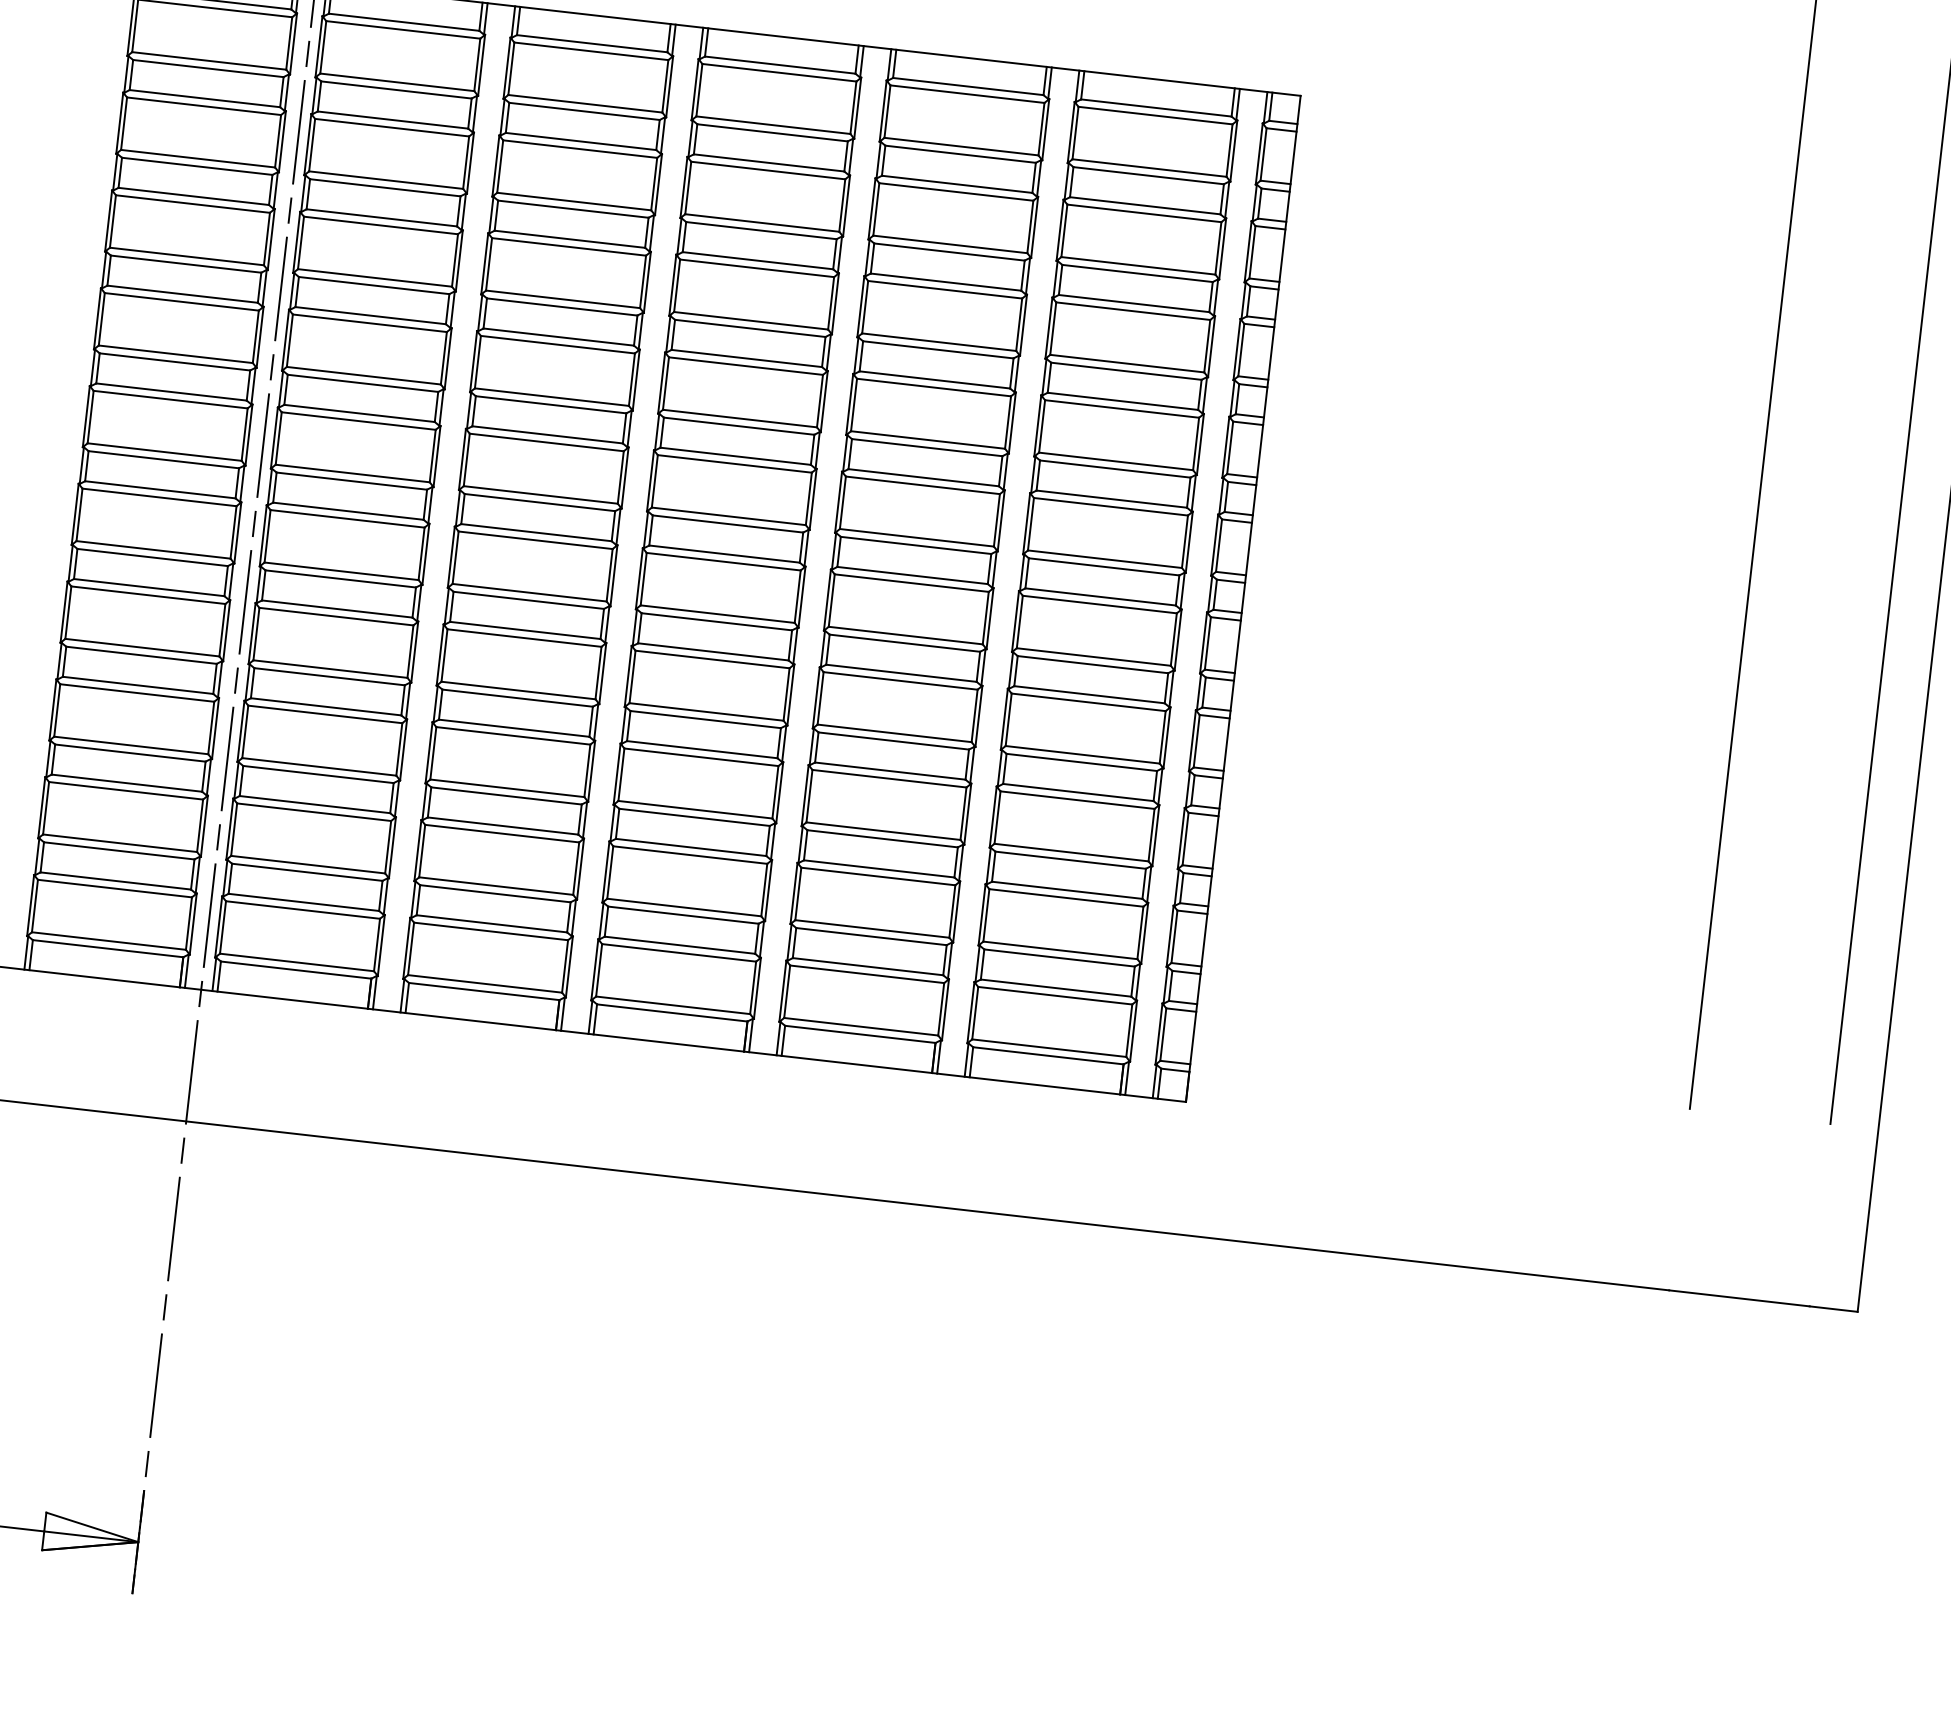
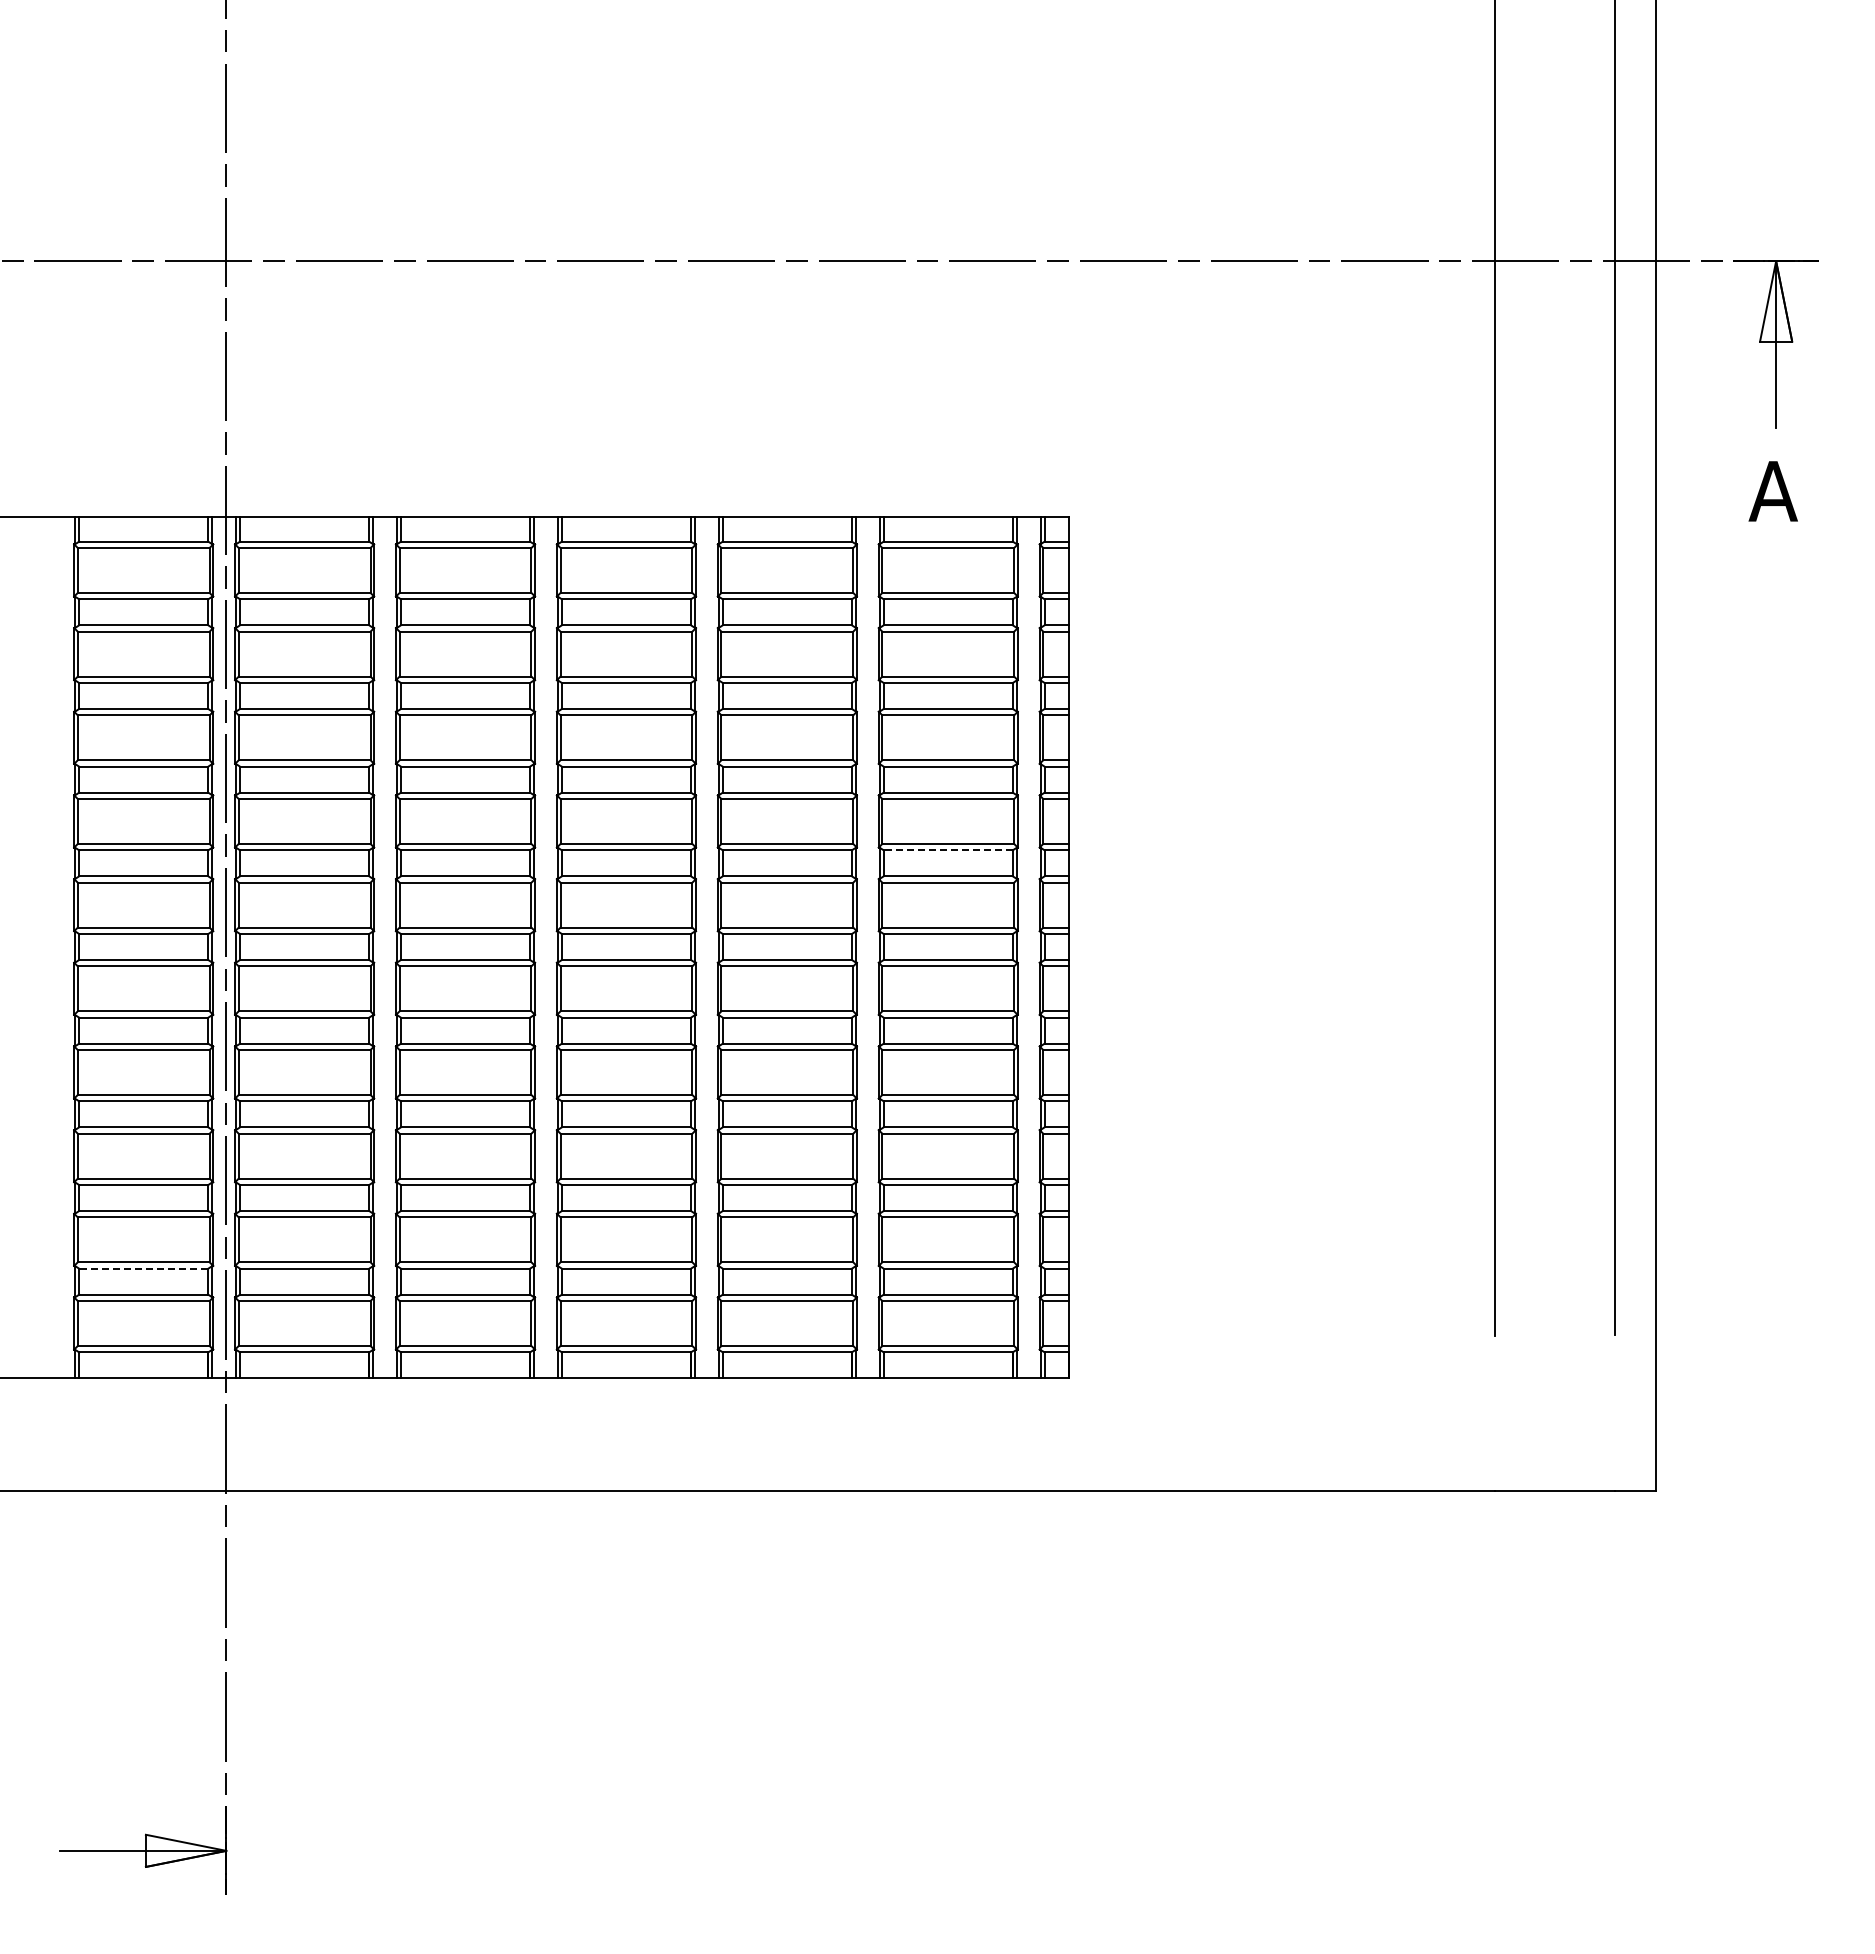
line: (1114, 469) -> (947, 850), solid -> dashed
line: (119, 850) -> (143, 1268), solid -> dashed

